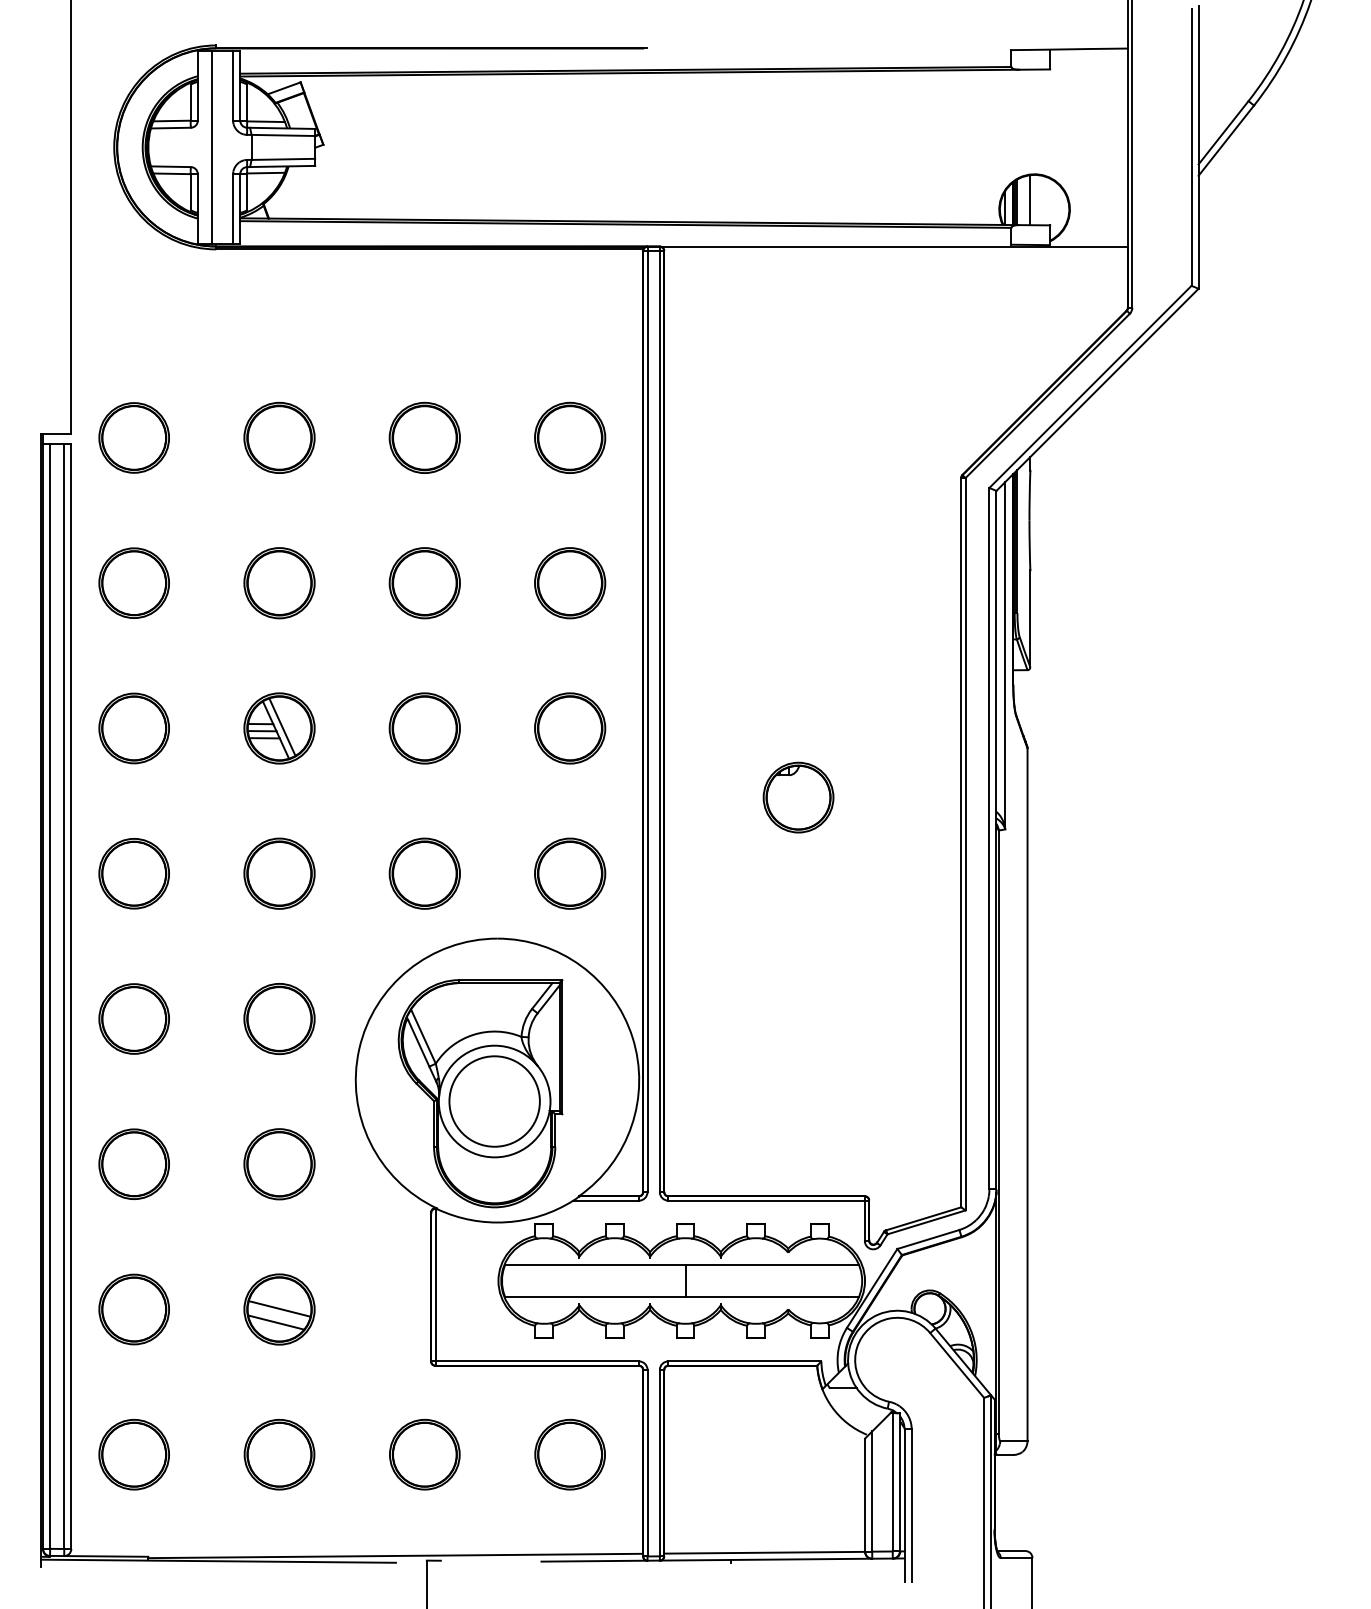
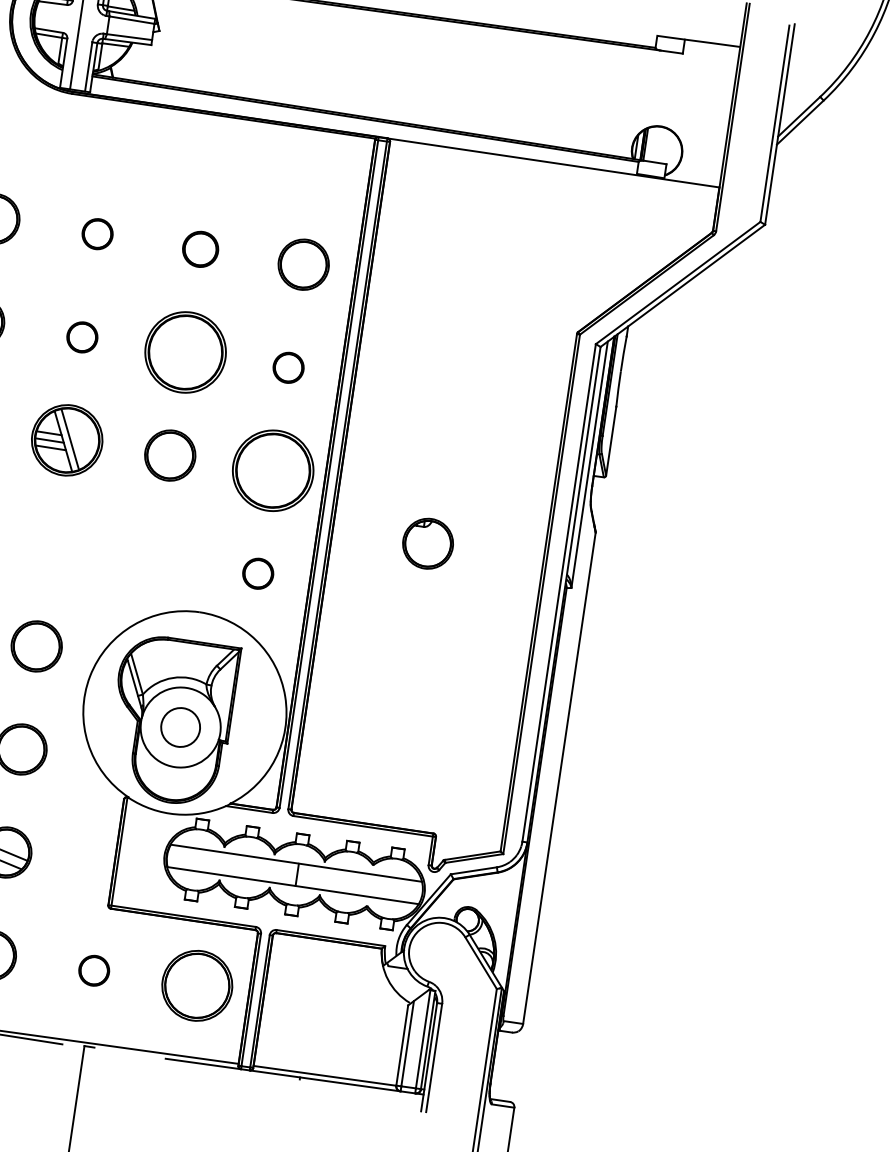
line: (1030, 200) -> (655, 144), removed
part: (279, 437) -> (97, 233), size x0.6
part: (424, 437) -> (200, 249), size x0.7
part: (279, 583) -> (82, 337), size x0.6
part: (424, 583) -> (185, 352), size x1.6
part: (570, 583) -> (288, 368), size x0.6
part: (279, 728) -> (67, 440), size x1.4
part: (570, 728) -> (273, 470), size x1.6
part: (279, 873) -> (51, 543), removed
part: (424, 873) -> (154, 558), removed
part: (570, 873) -> (258, 573), size x0.6
circle: (494, 1101) -> (180, 727), size x0.6
part: (424, 1454) -> (93, 970), size x0.6
part: (569, 1454) -> (196, 985), size x1.4

